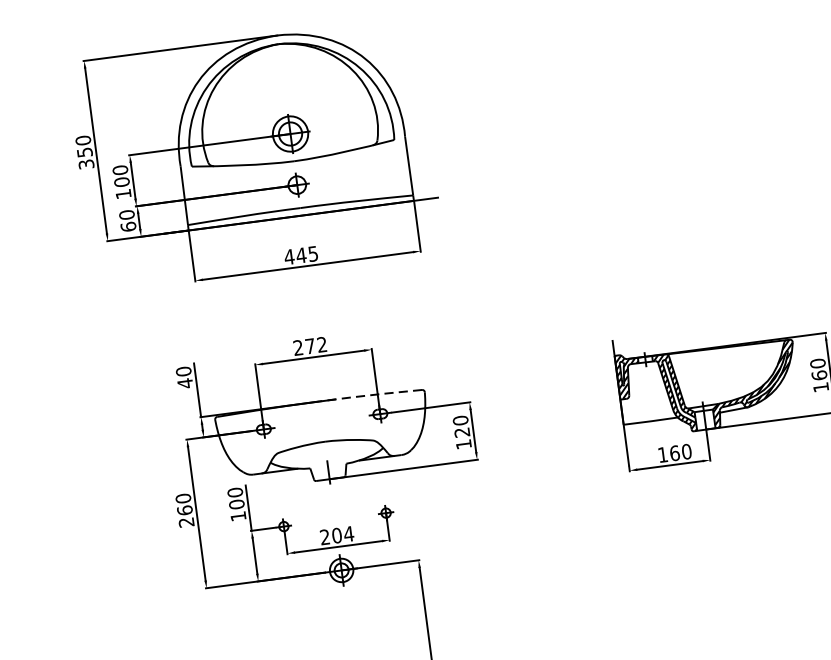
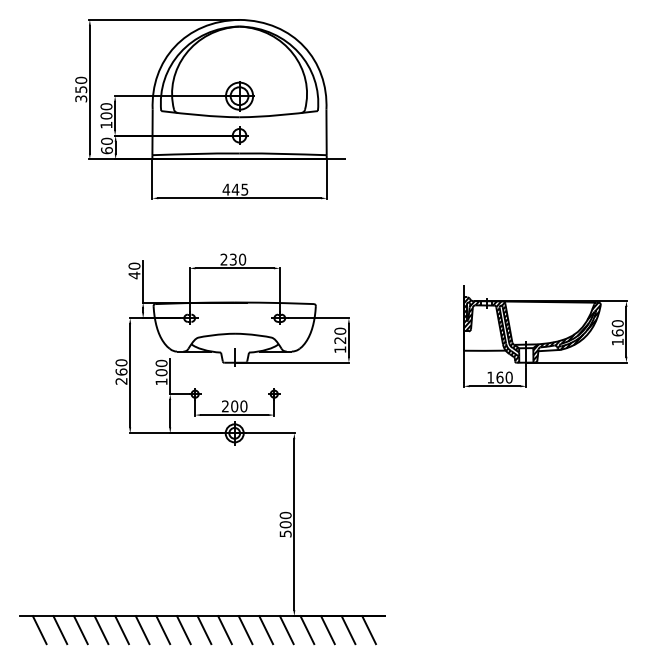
text: (315, 345) -> (237, 259), 272 -> 230
line: (370, 394) -> (274, 302), dashed -> solid
text: (348, 534) -> (243, 406), 204 -> 200

